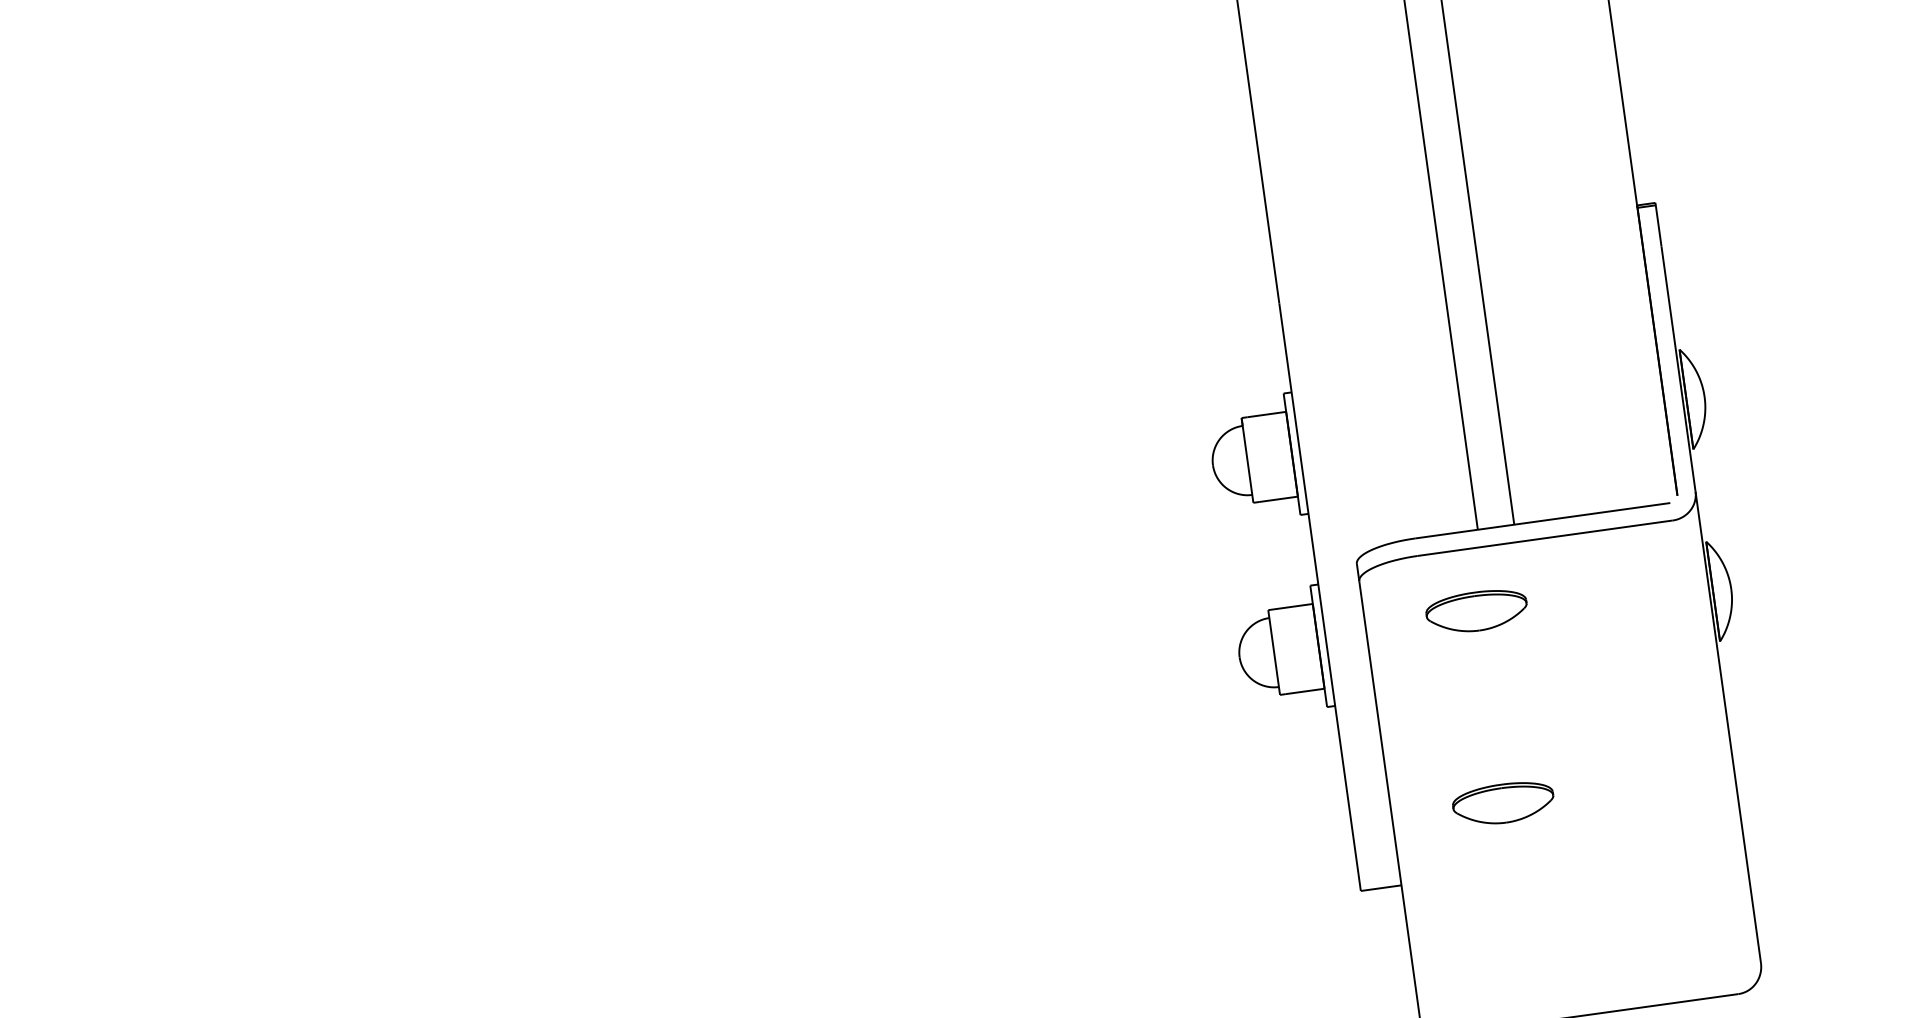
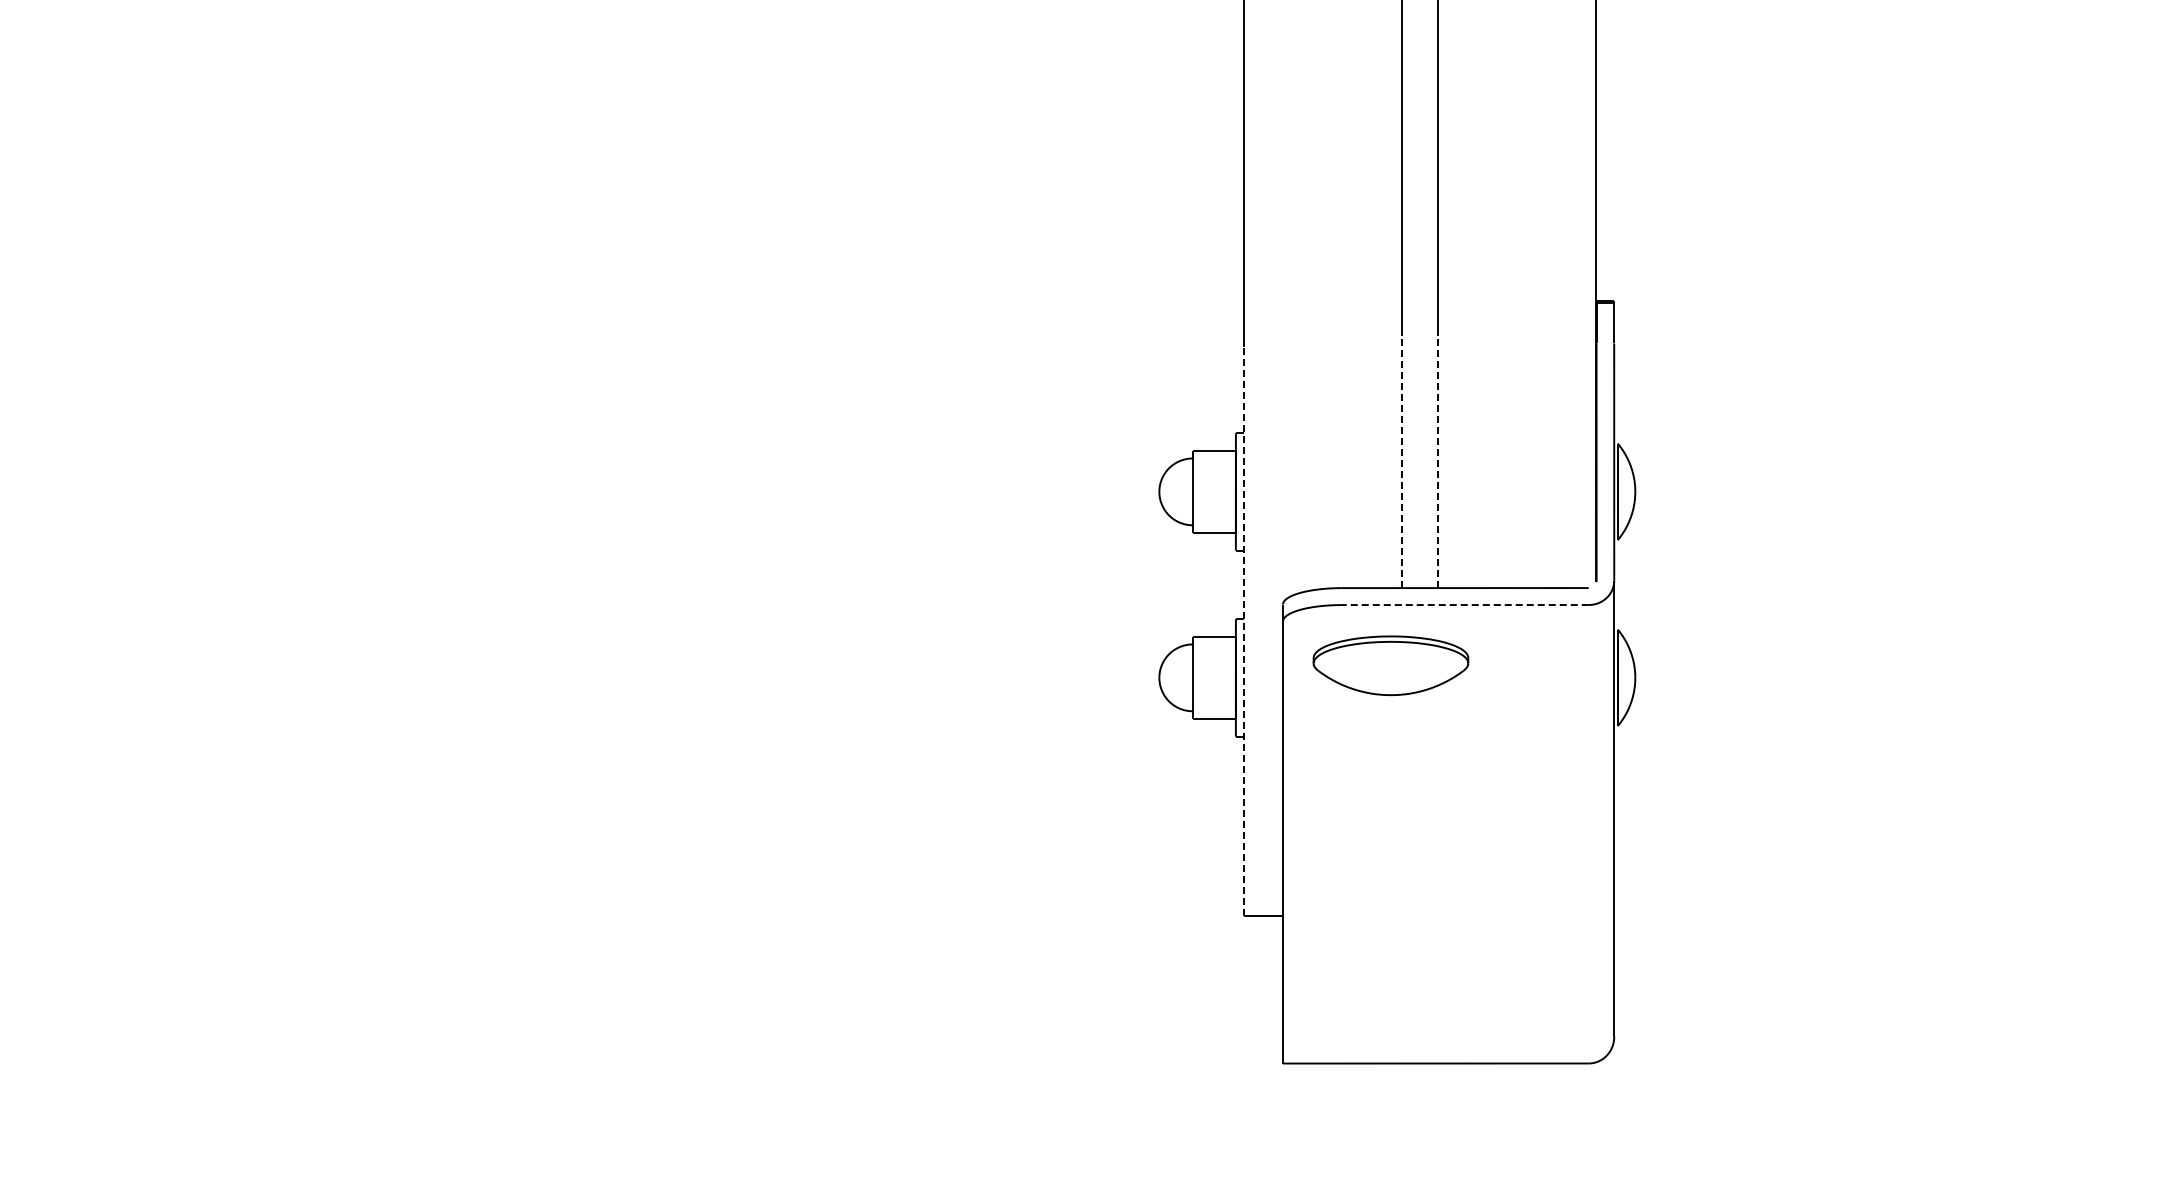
line: (1495, 393) -> (1437, 461), solid -> dashed
line: (1459, 398) -> (1402, 461), solid -> dashed
line: (1544, 538) -> (1464, 605), solid -> dashed
line: (1319, 596) -> (1243, 630), solid -> dashed
part: (1476, 611) -> (1390, 665), size x1.6
part: (1503, 803) -> (1390, 851), removed

